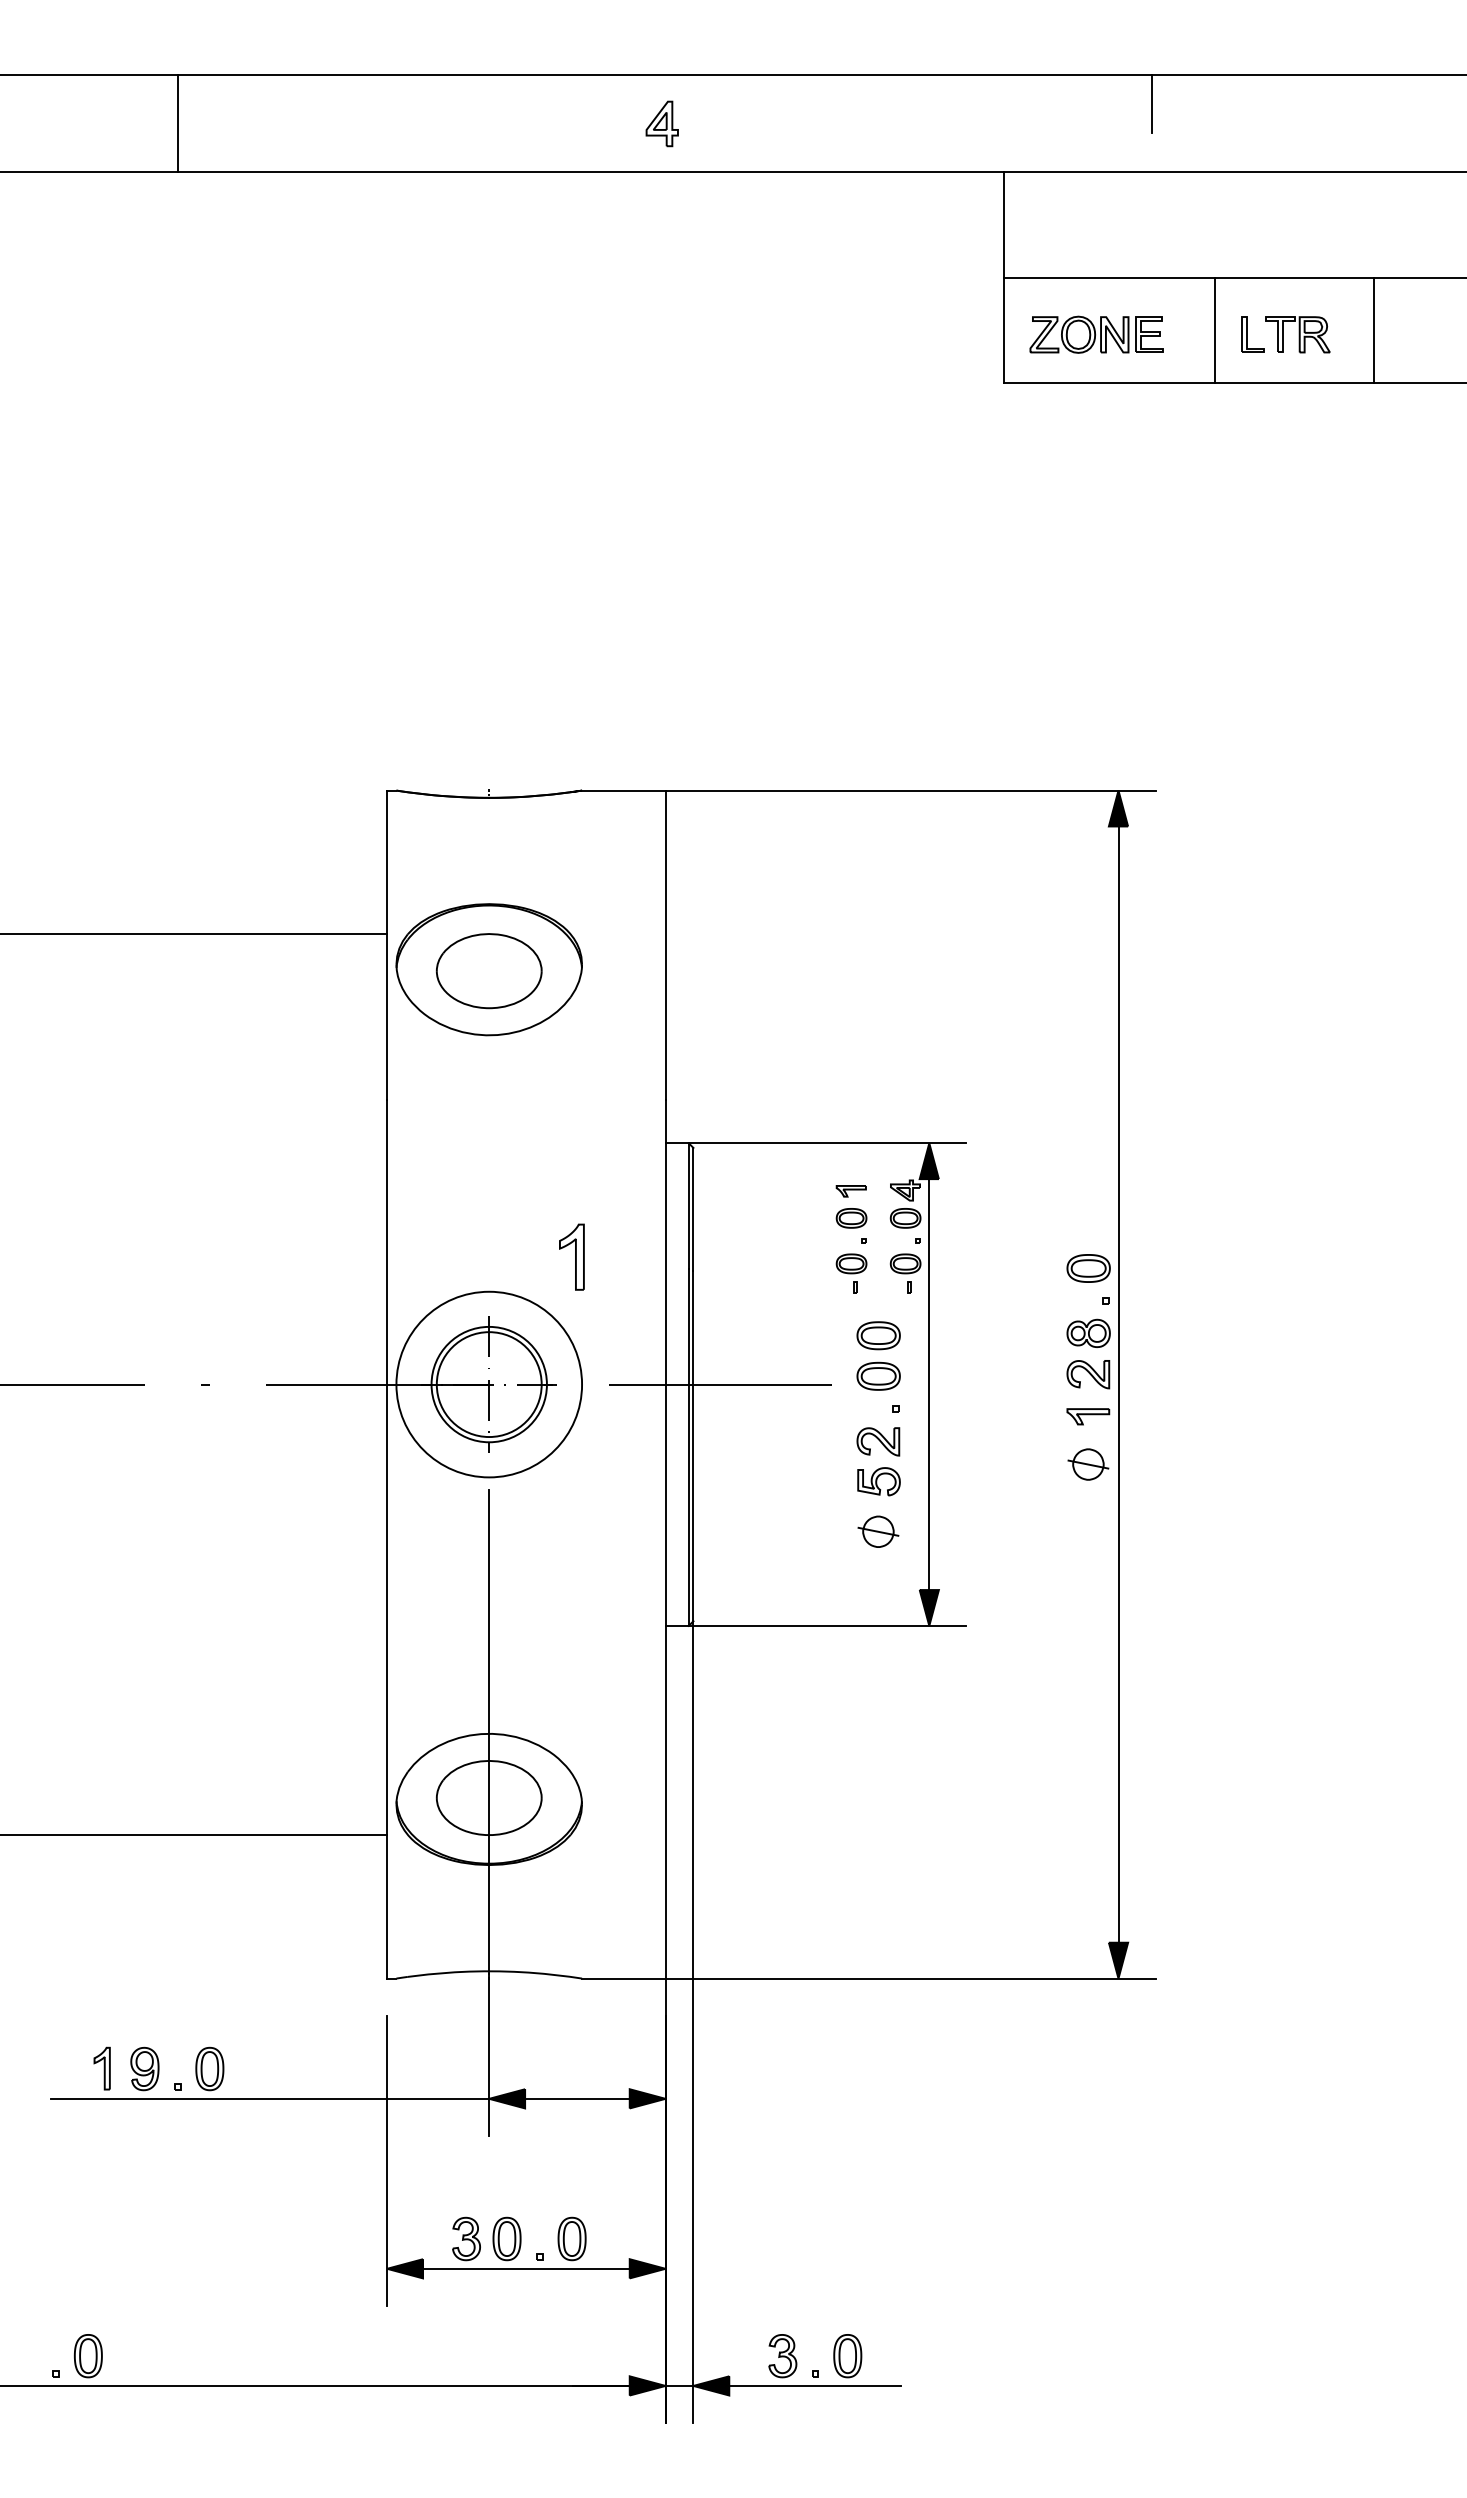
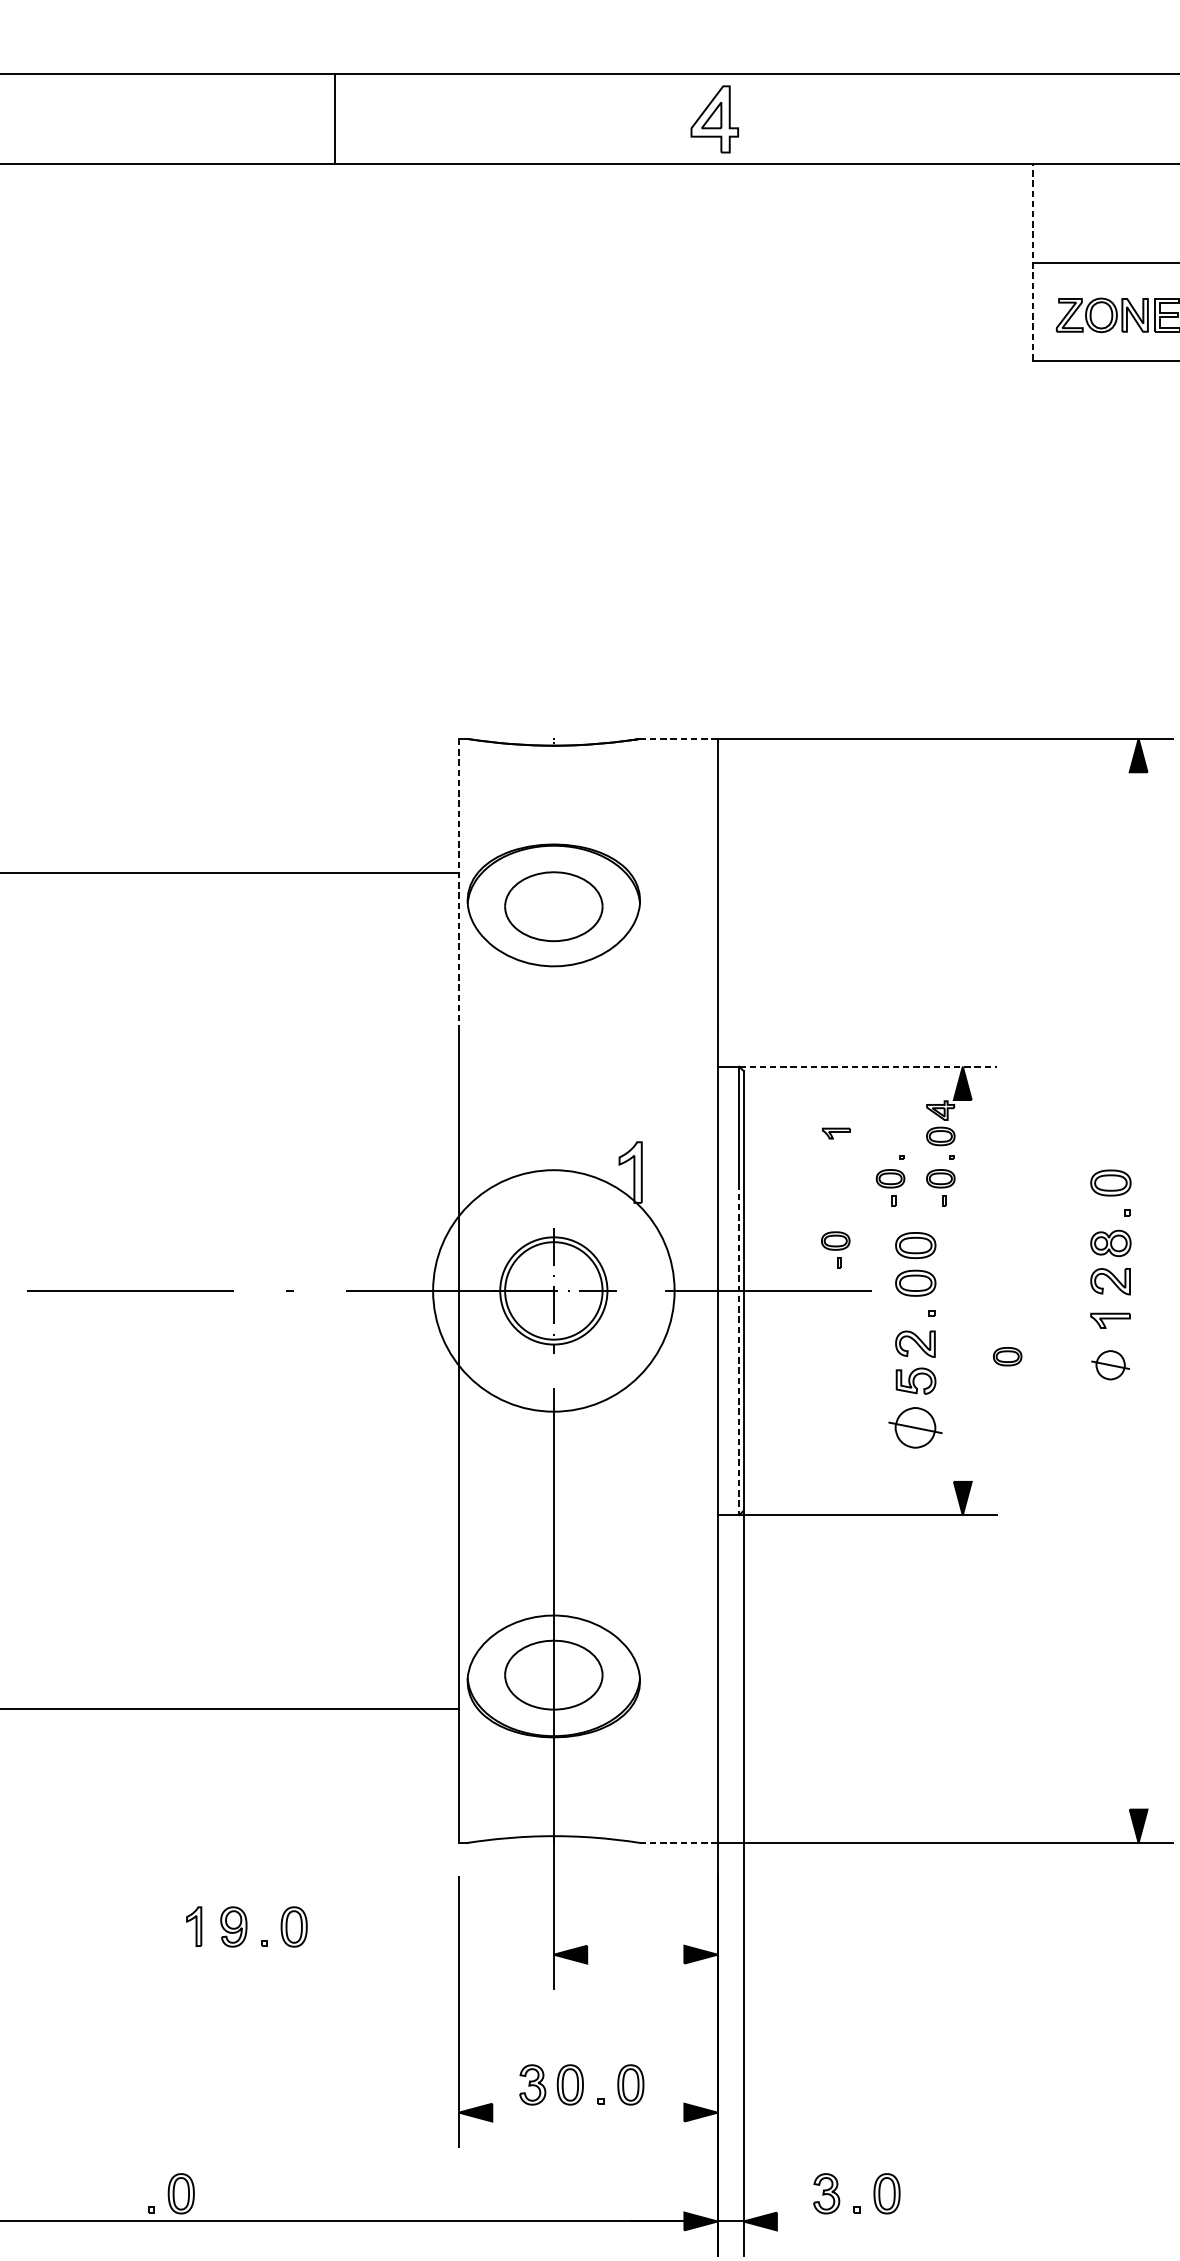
line: (1152, 103) -> (1170, 100), removed
line: (177, 123) -> (334, 119), moved
part: (661, 123) -> (713, 119), size x1.6
line: (1004, 277) -> (1032, 262), solid -> dashed
line: (623, 790) -> (678, 738), solid -> dashed
line: (387, 945) -> (459, 882), solid -> dashed
line: (827, 1143) -> (868, 1066), solid -> dashed
part: (850, 1191) -> (835, 1133), moved
part: (851, 1218) -> (1007, 1356), moved
part: (792, 1340) -> (835, 1249), added
circle: (489, 1384) -> (554, 1290), size x1.4
line: (929, 1384) -> (962, 1290), removed
line: (1118, 1384) -> (1138, 1290), removed
line: (688, 1447) -> (739, 1349), solid -> dashed
part: (878, 1531) -> (915, 1427), size x1.4
line: (623, 1978) -> (678, 1842), solid -> dashed
line: (270, 2098) -> (350, 1954), removed
line: (577, 2098) -> (635, 1954), removed
line: (526, 2268) -> (588, 2112), removed
line: (815, 2385) -> (857, 2221), removed

